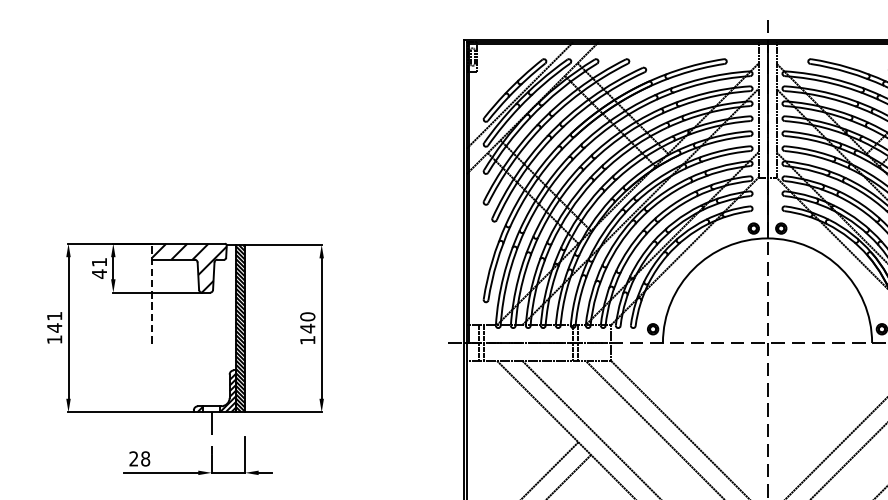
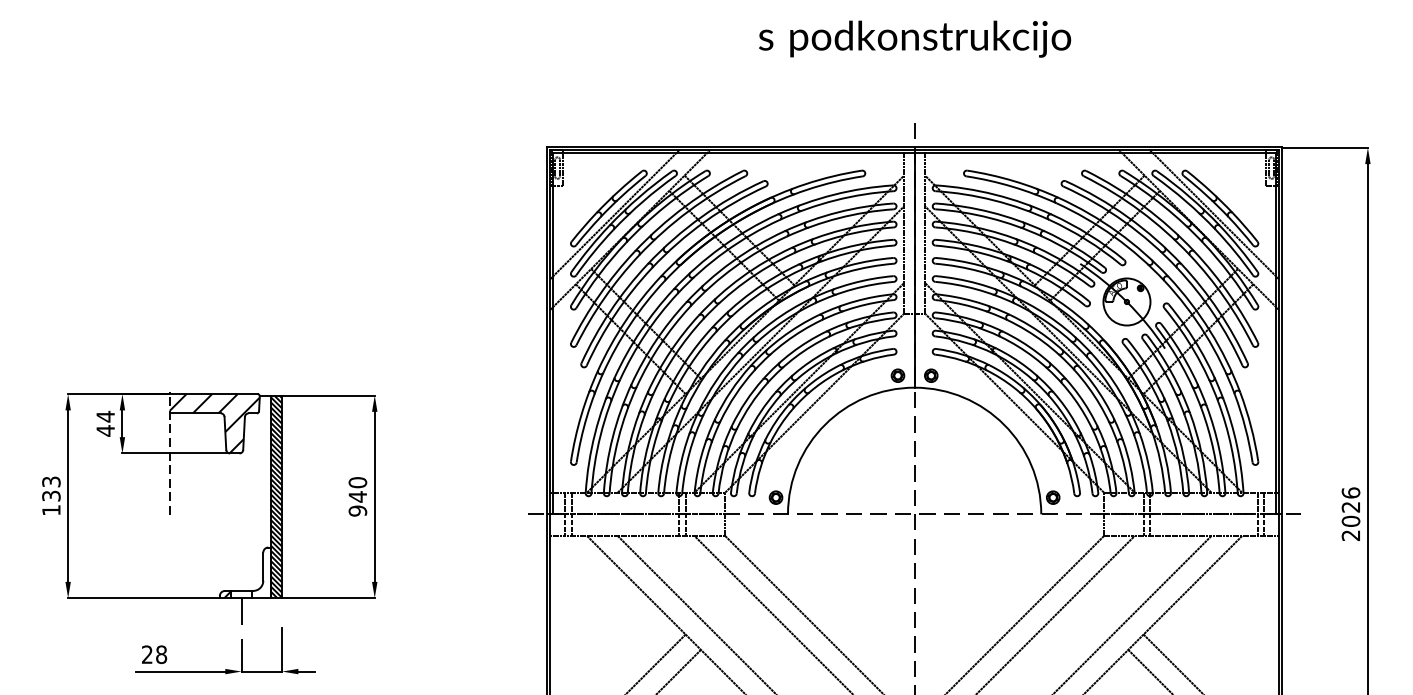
text: (99, 262) -> (105, 416), 41 -> 44
text: (54, 322) -> (51, 489), 141 -> 133
text: (307, 339) -> (357, 510), 140 -> 940
hatch: (227, 392) -> (260, 574), removed

